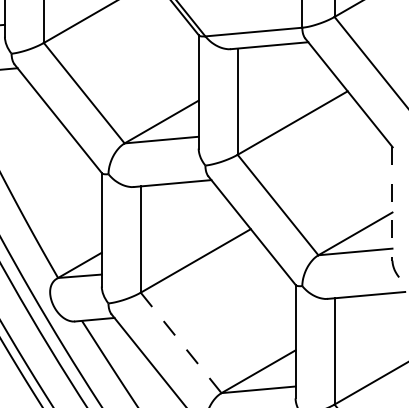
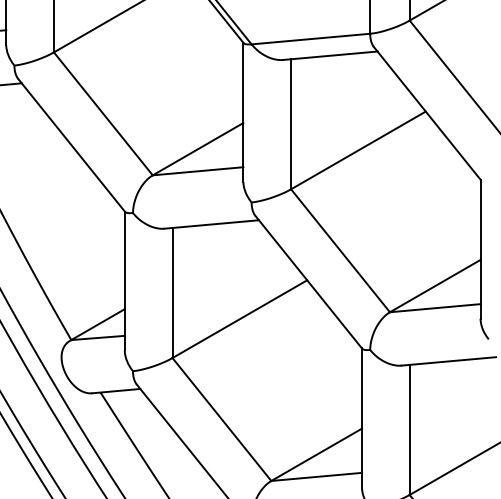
line: (392, 203) -> (480, 248), dashed -> solid
line: (181, 343) -> (222, 420), dashed -> solid

